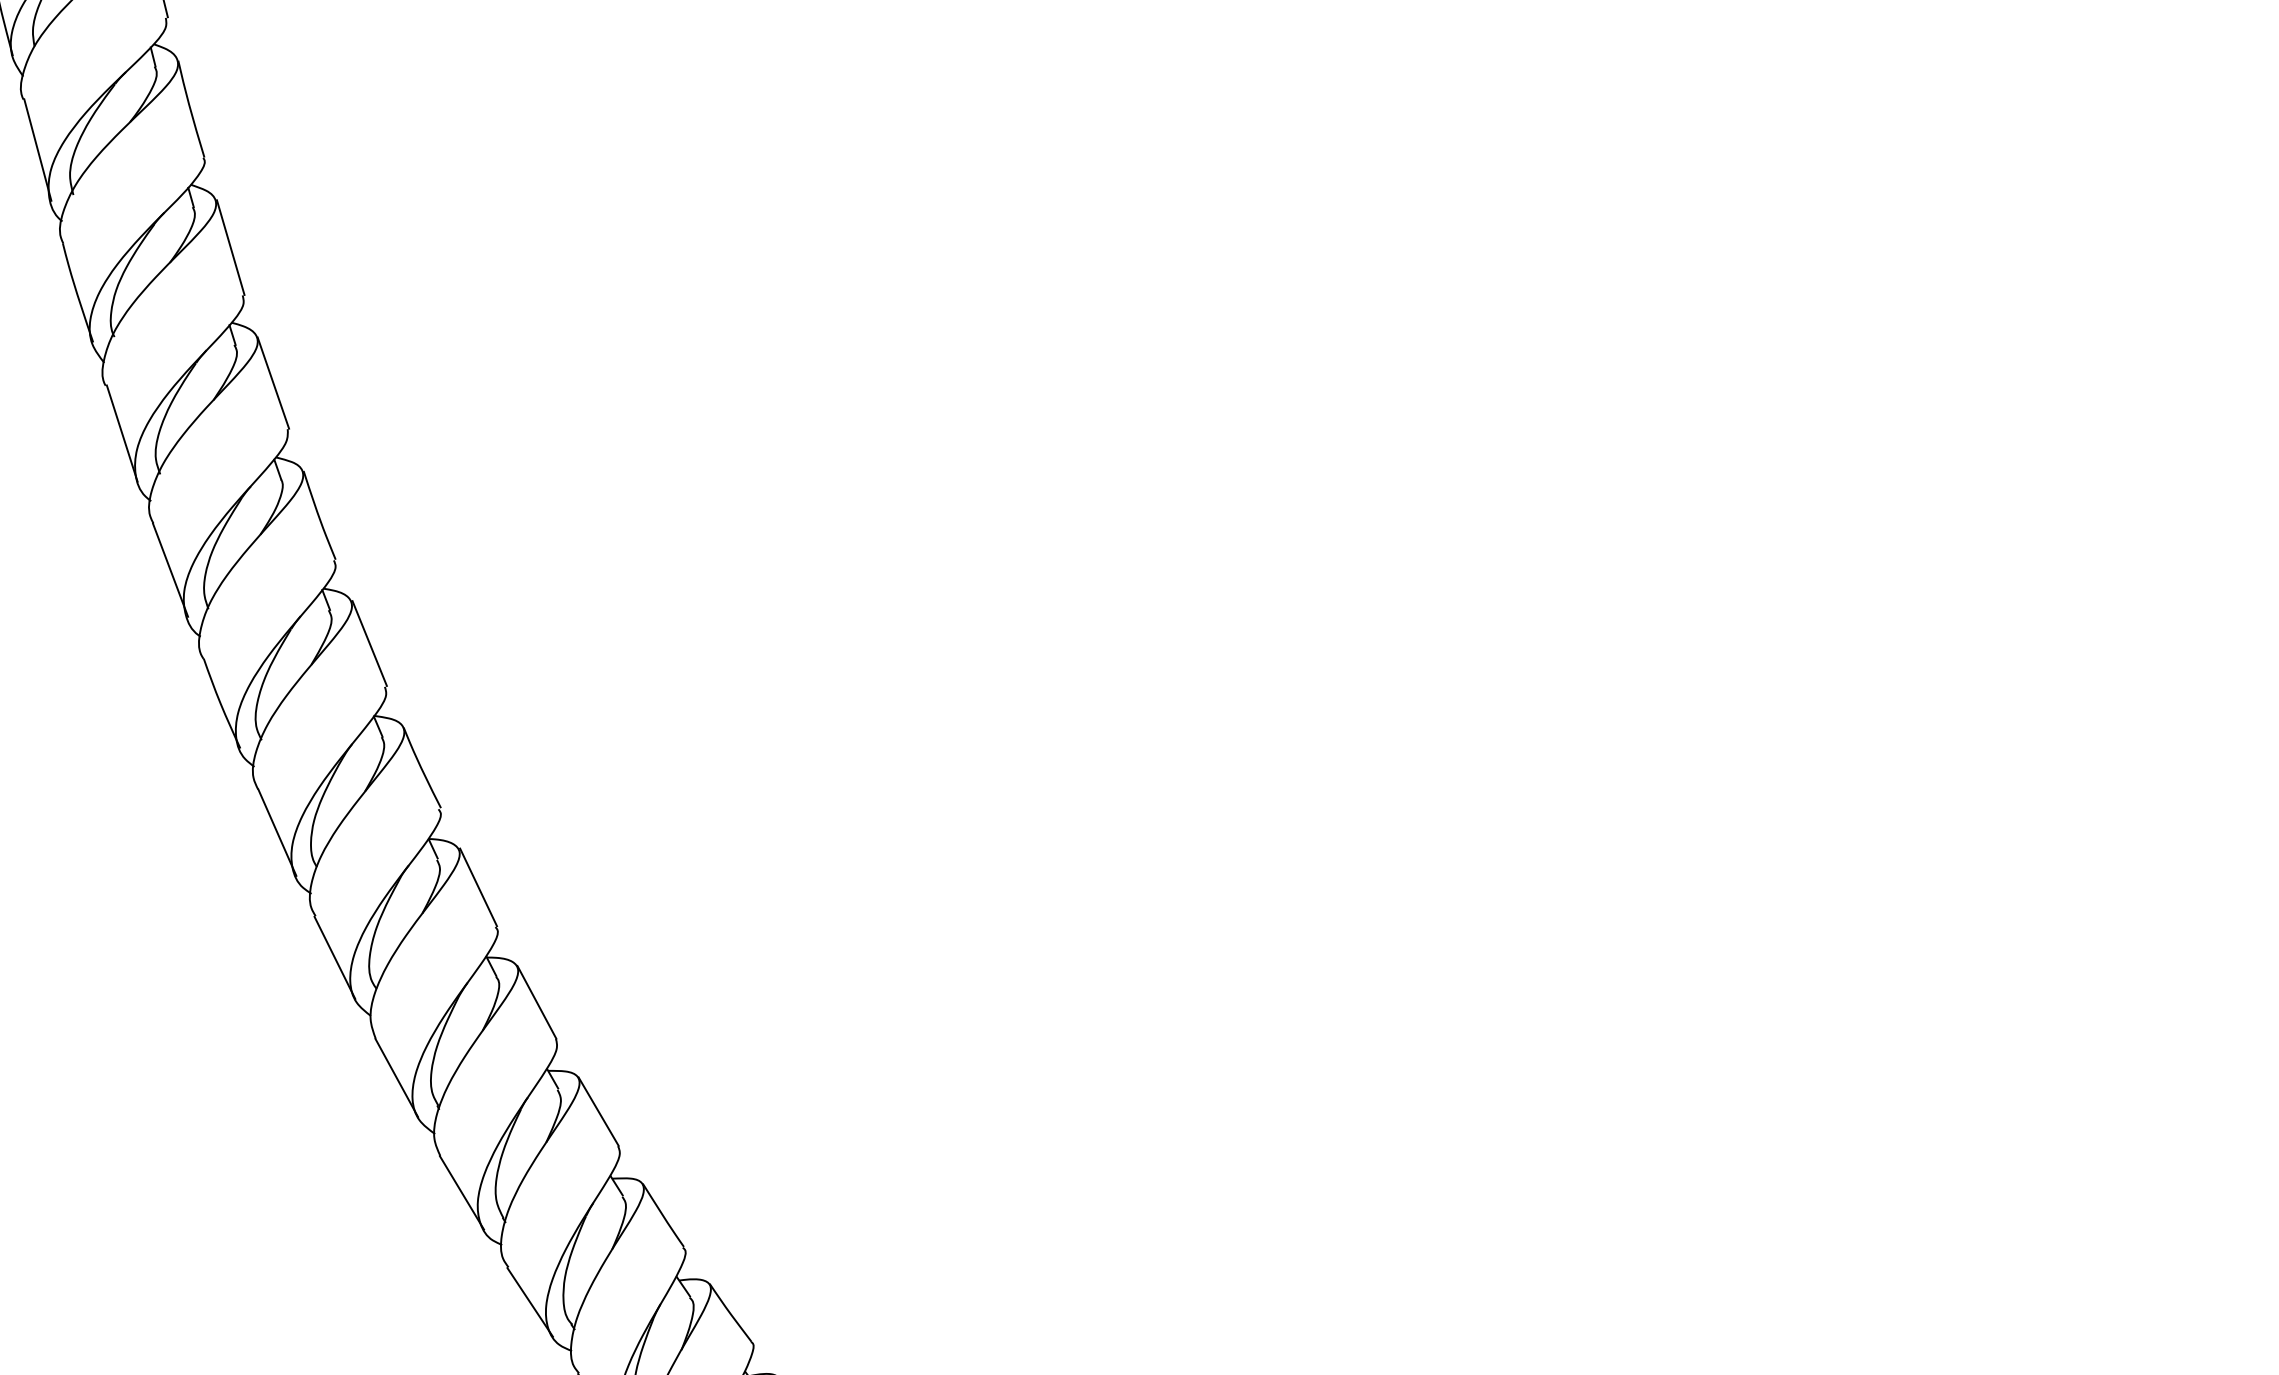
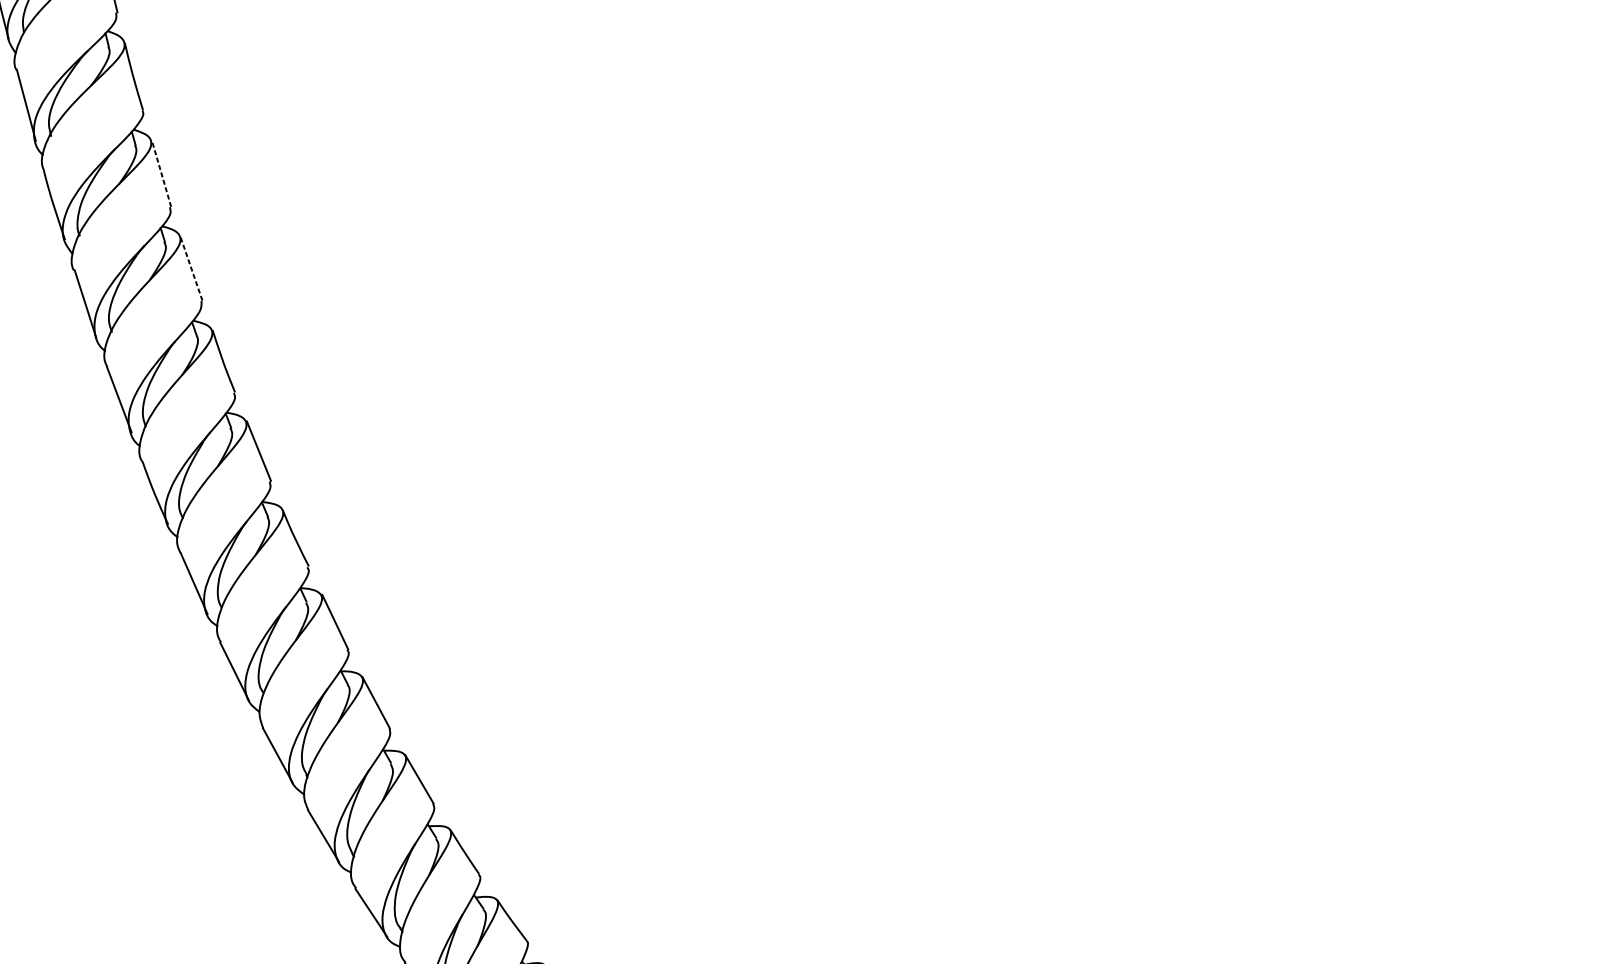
line: (230, 247) -> (161, 173), solid -> dashed
line: (273, 382) -> (191, 268), solid -> dashed

